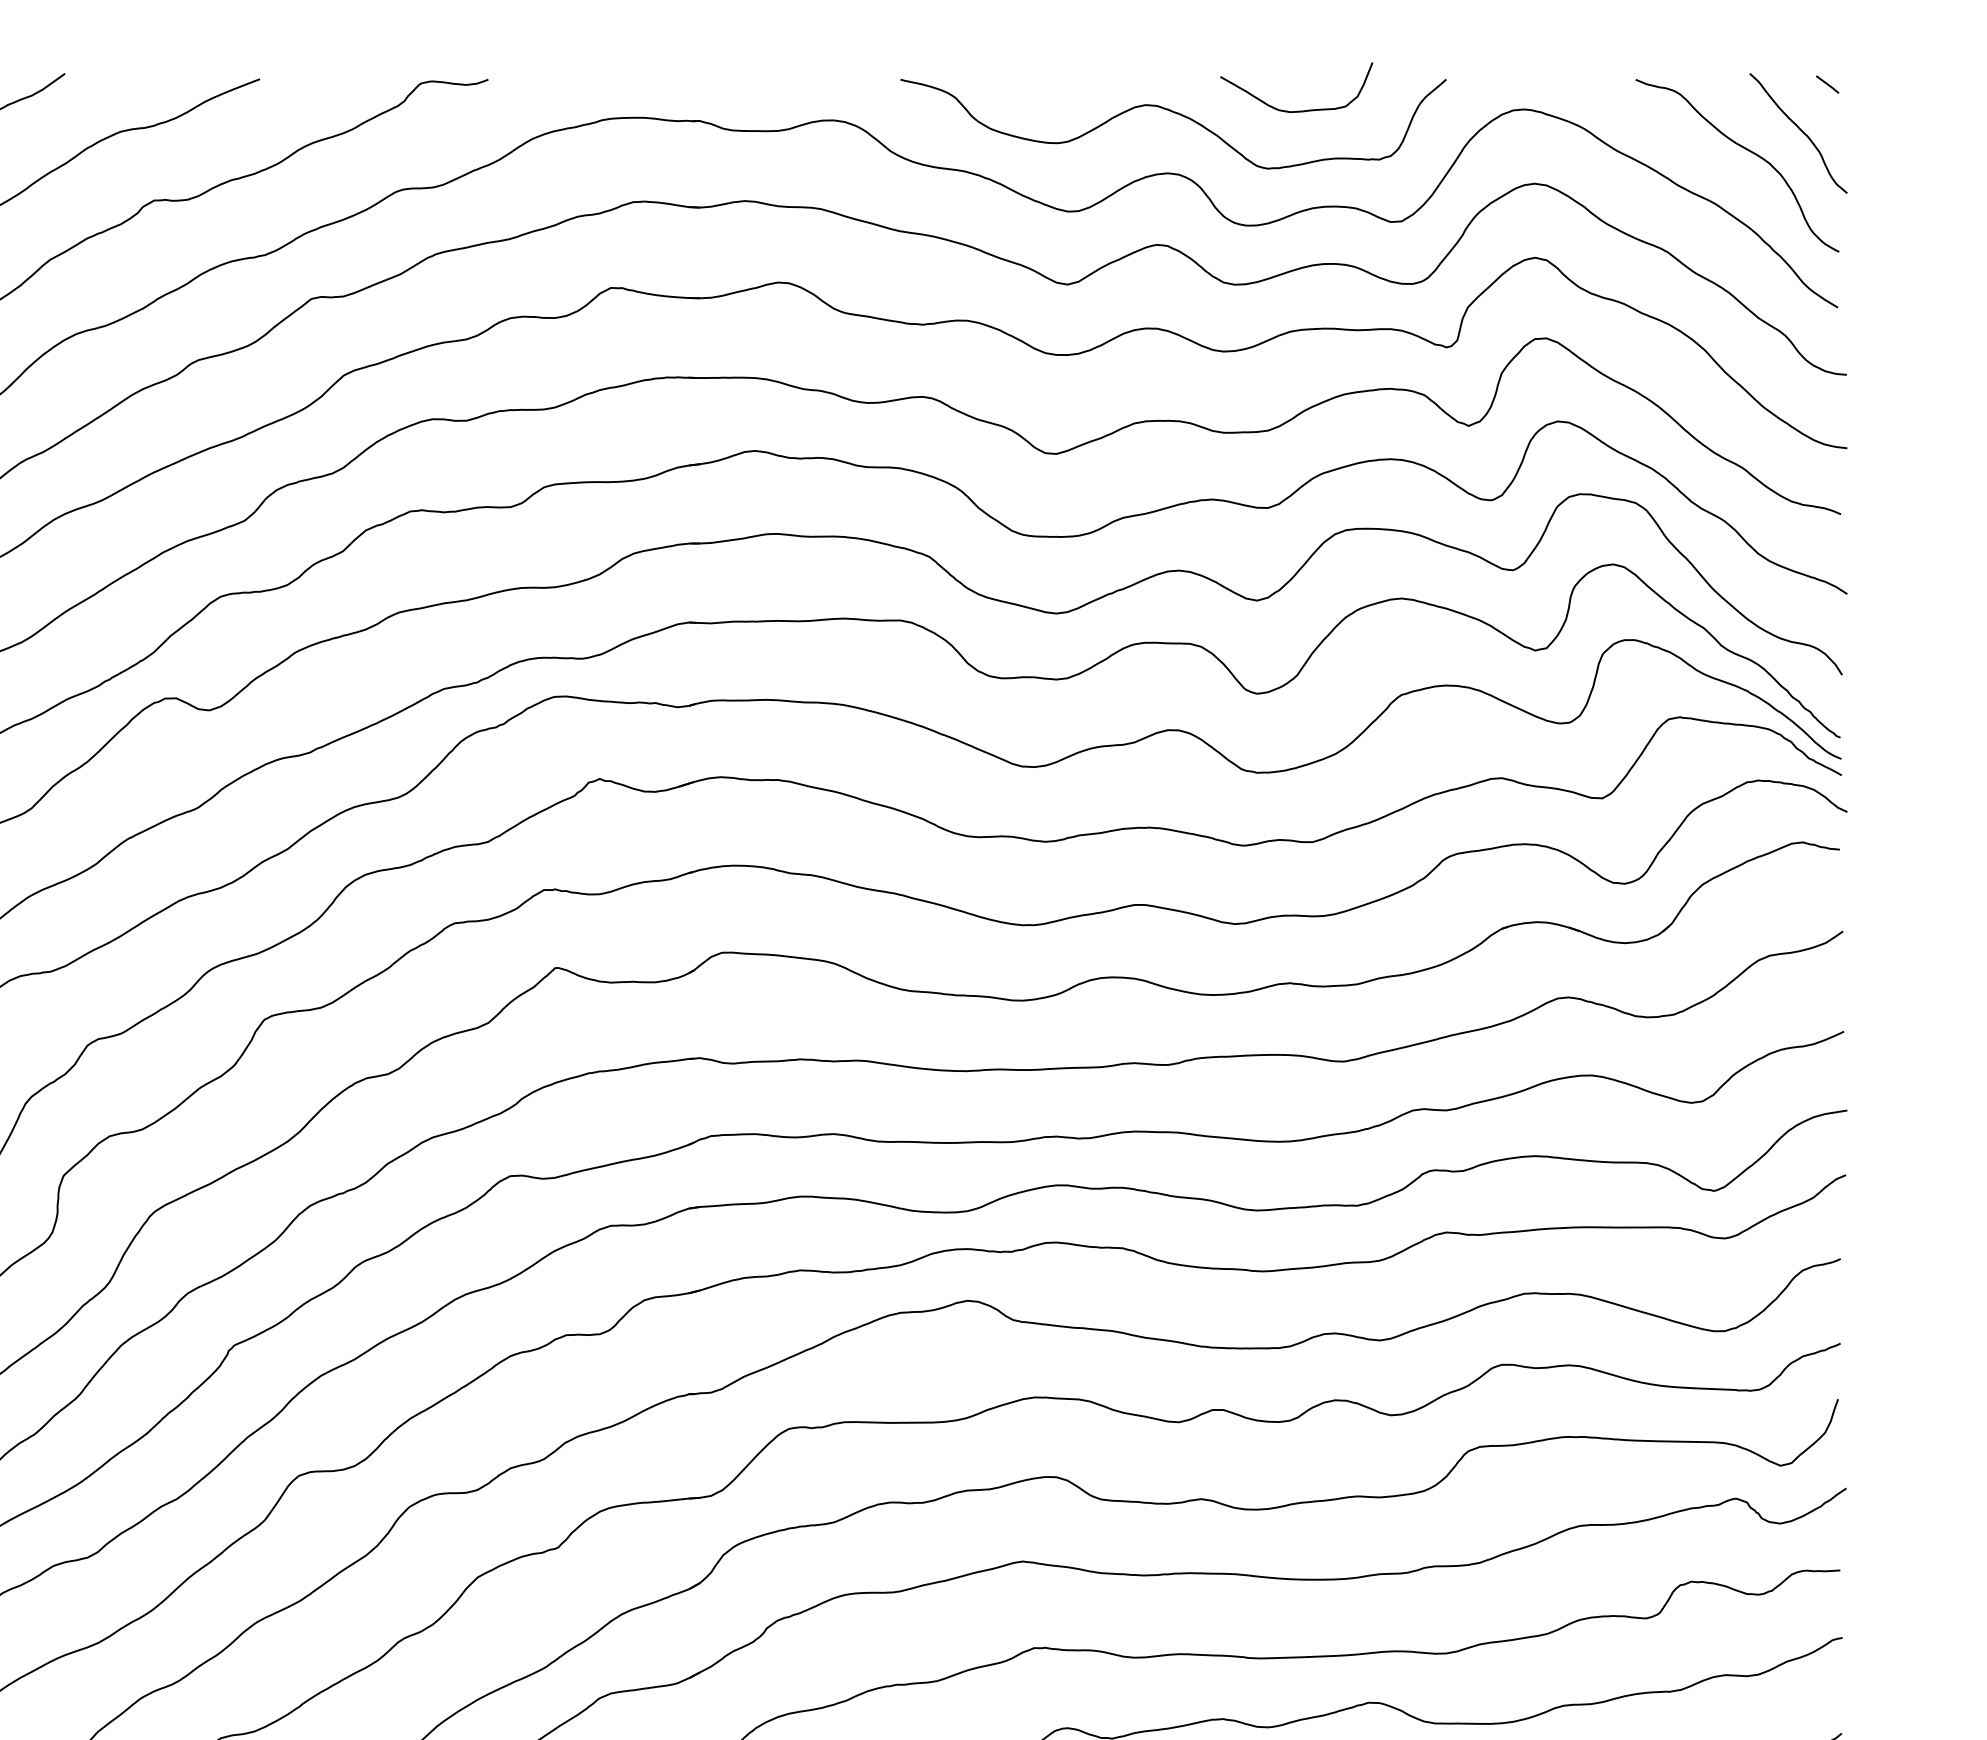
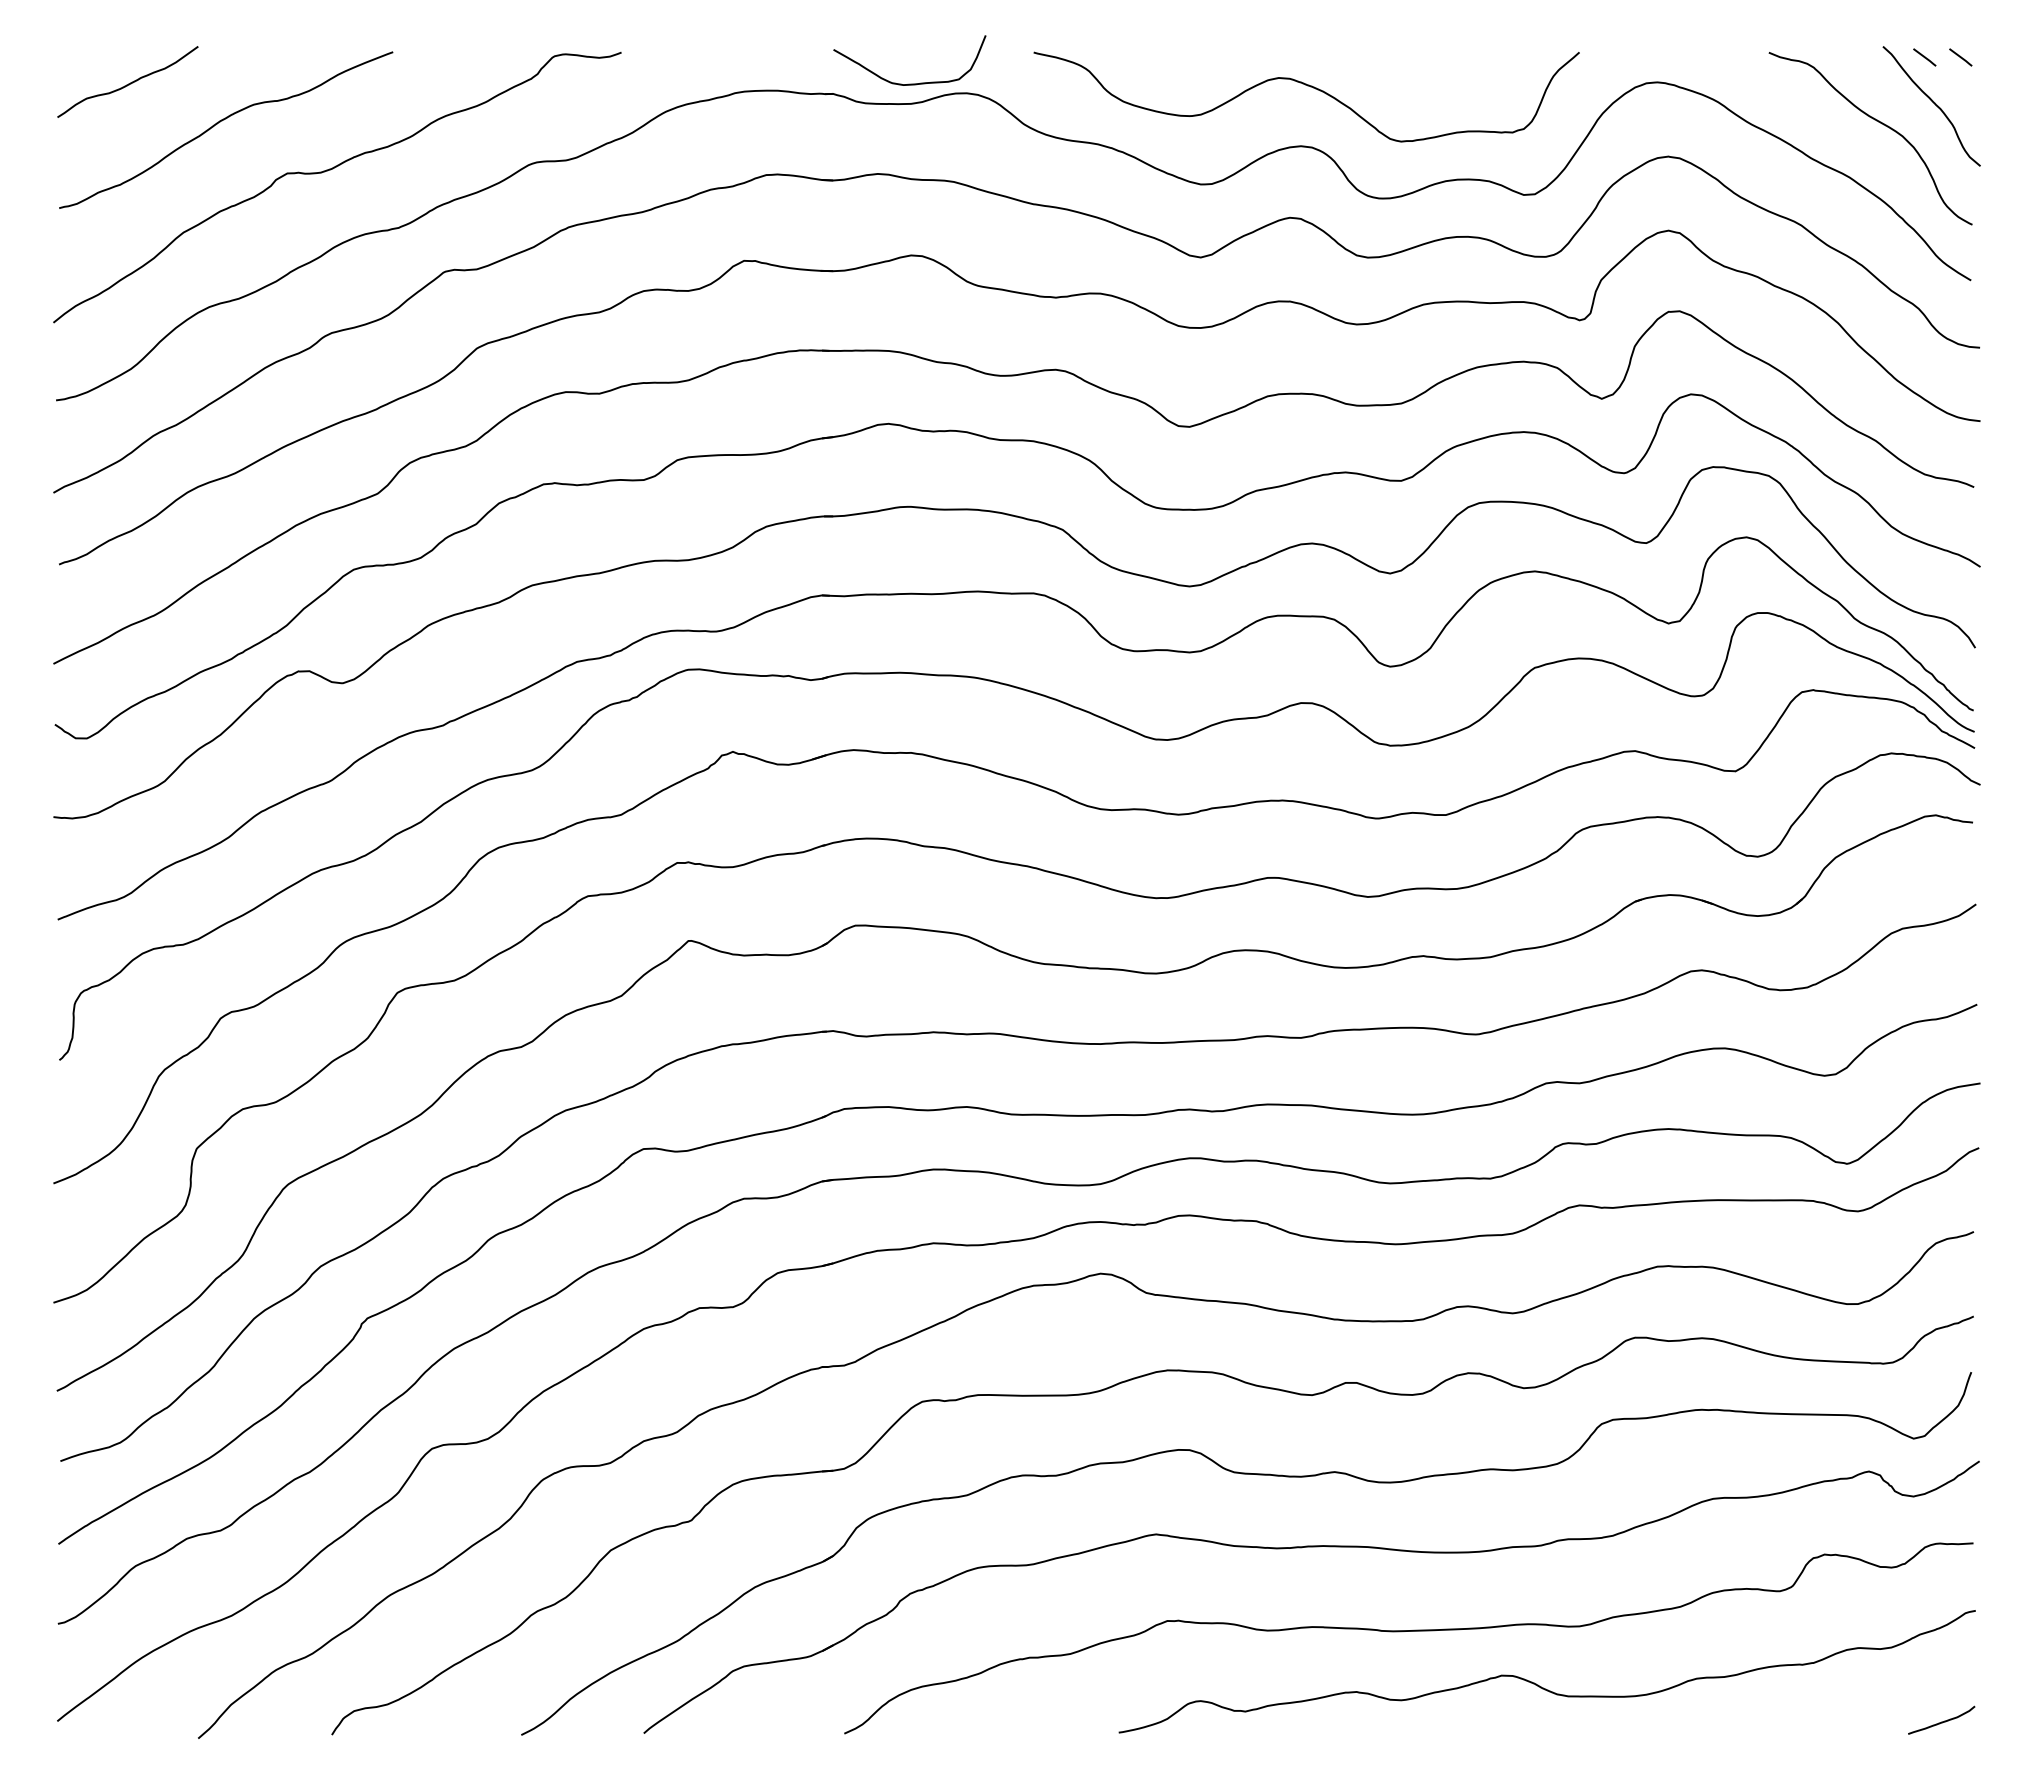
line: (1791, 84) -> (1924, 57), added
curve: (1296, 110) -> (909, 83), moved

